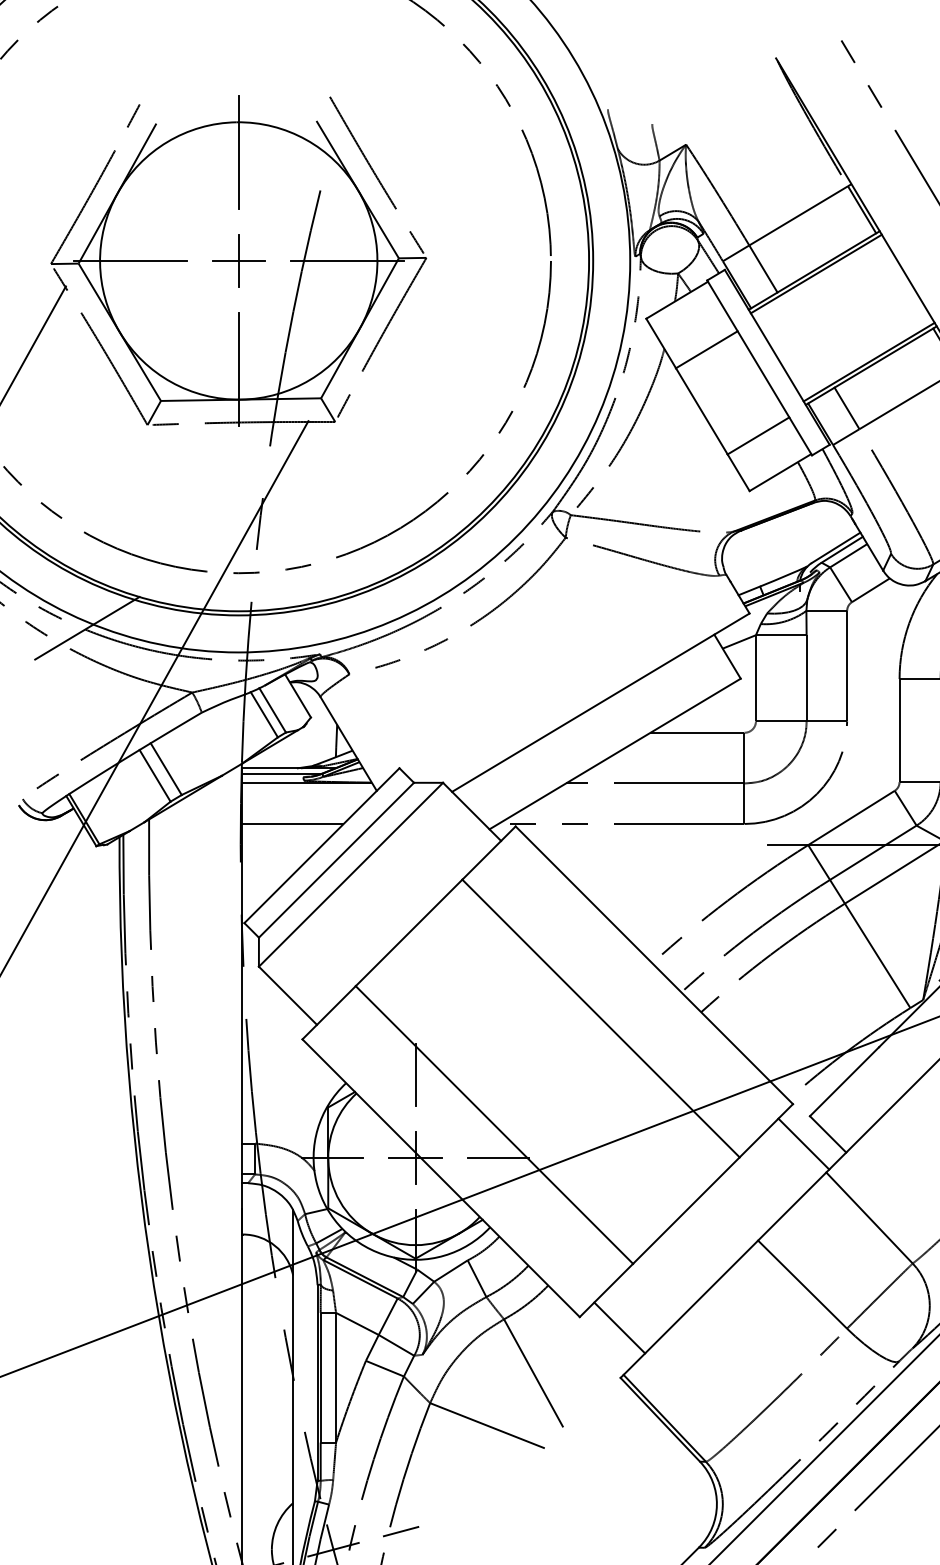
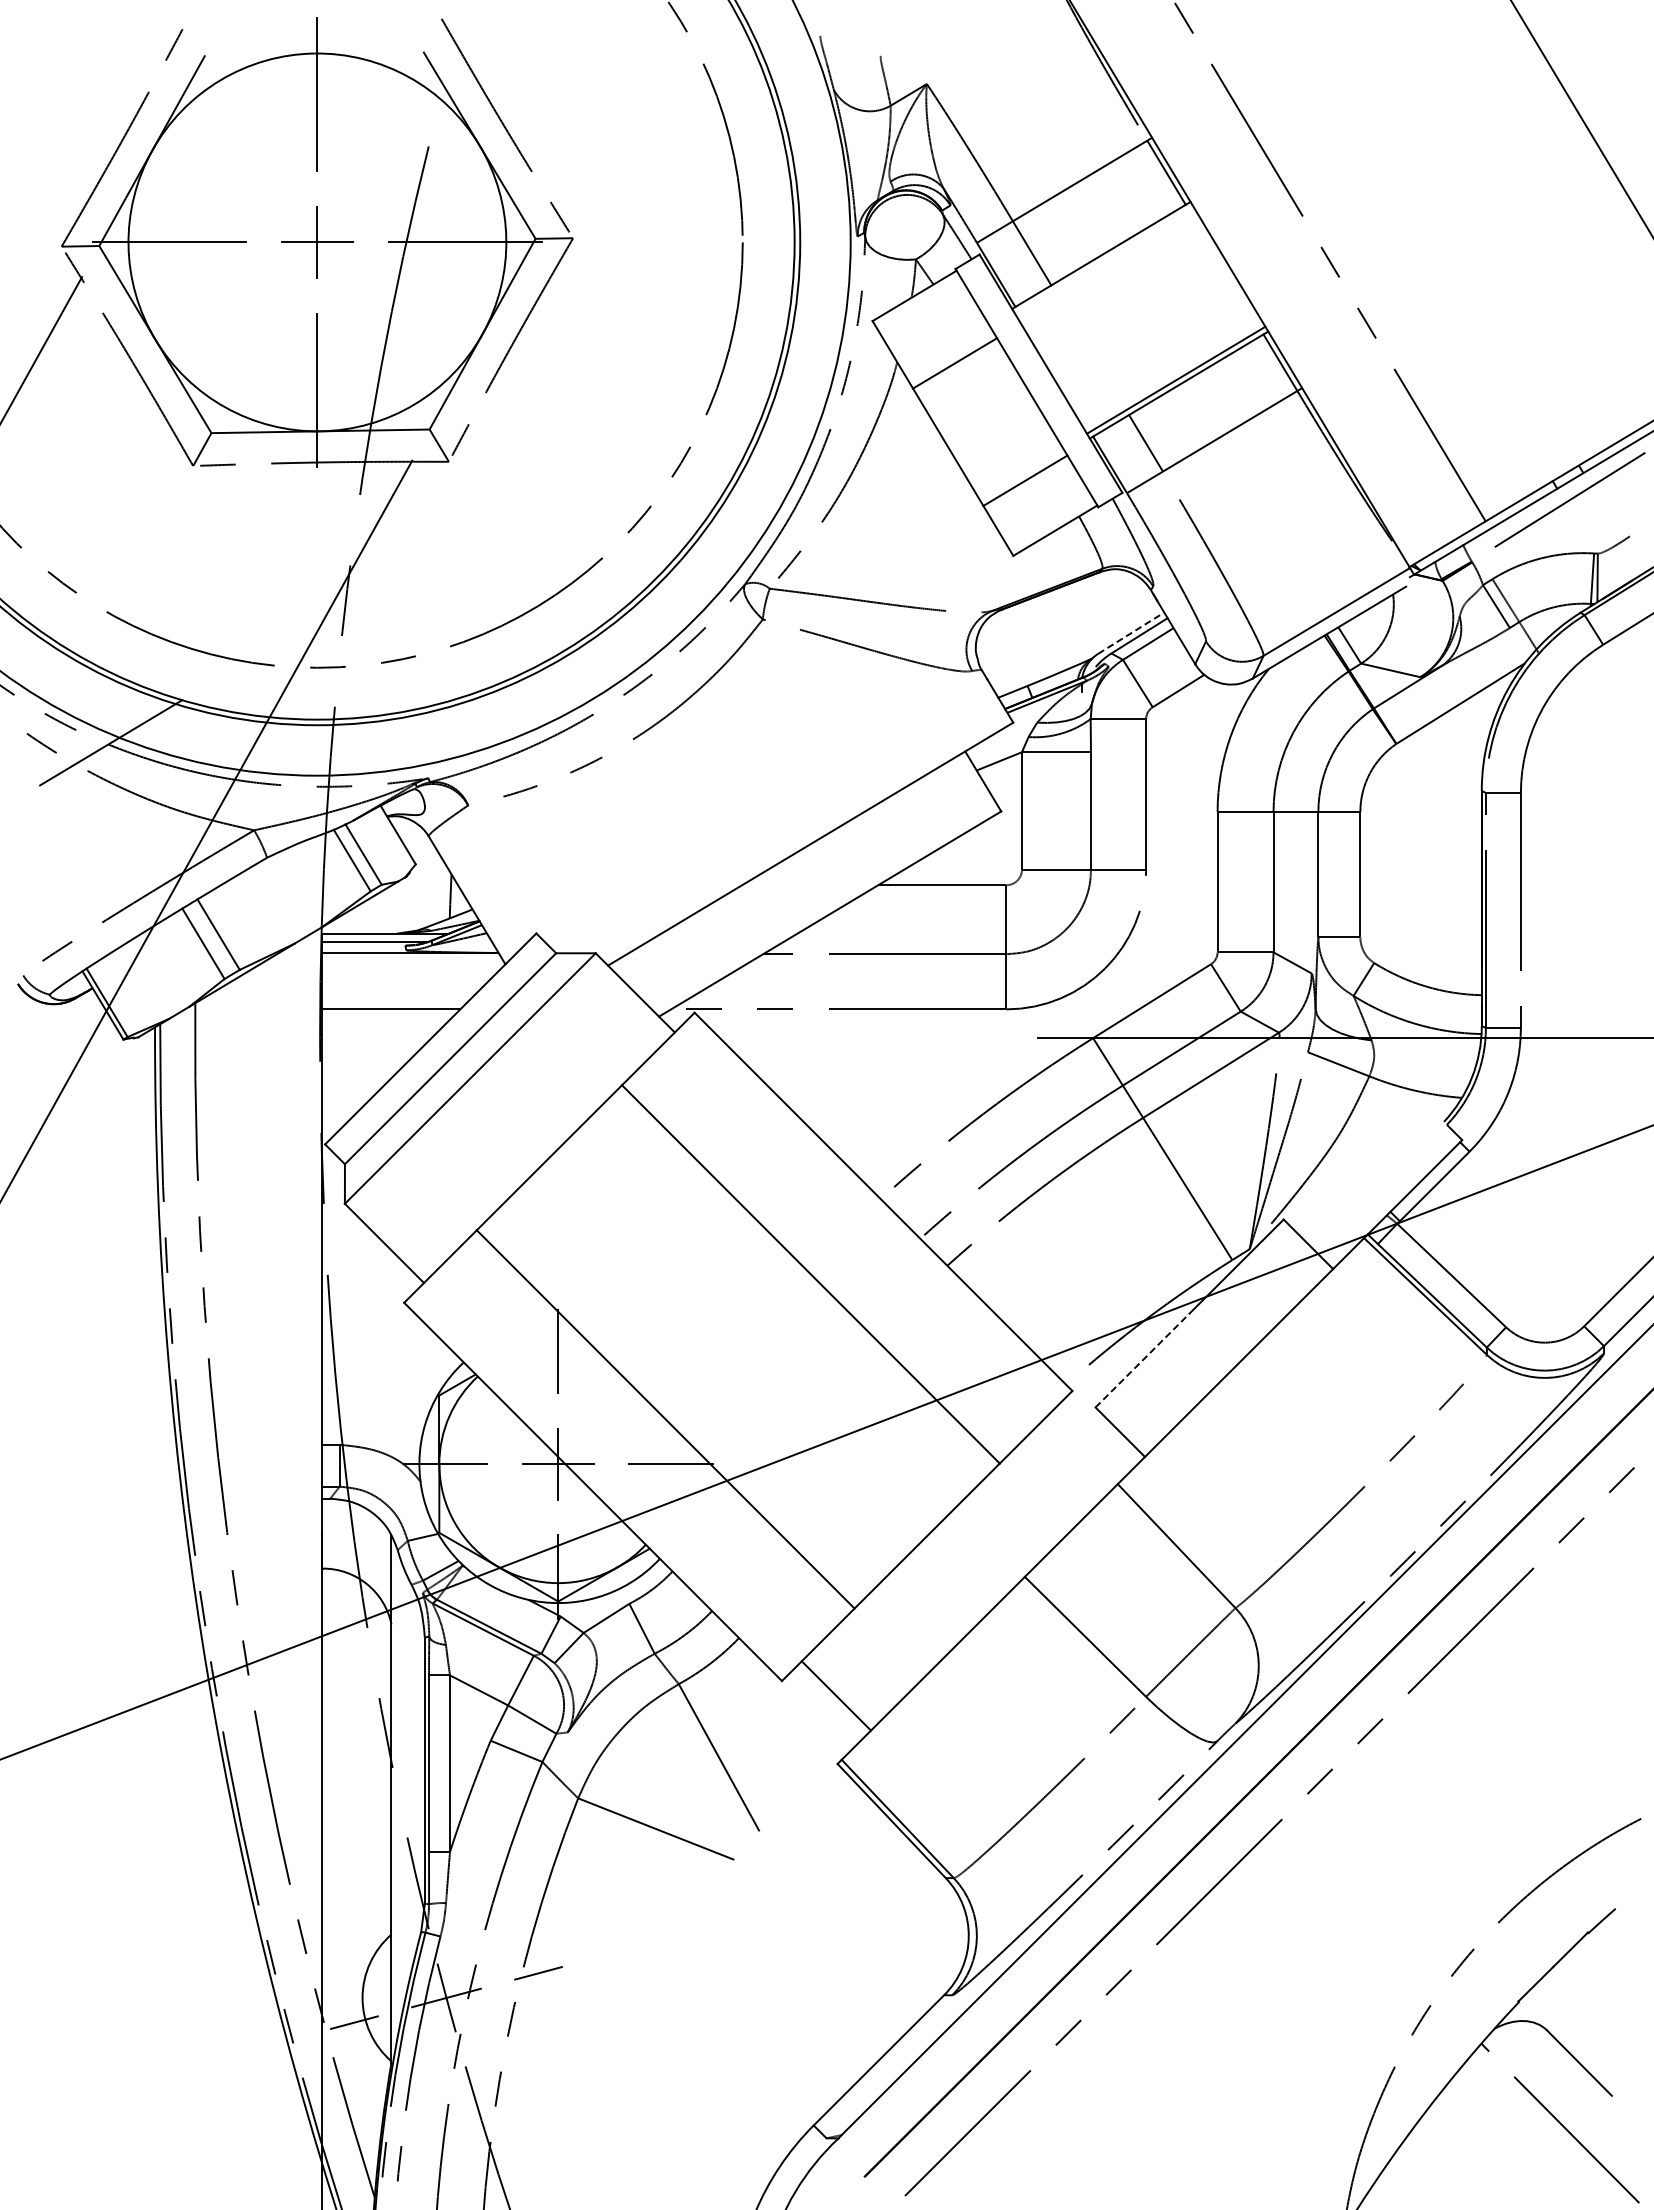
line: (816, 273) -> (1104, 259), removed
line: (836, 548) -> (1131, 633), solid -> dashed
line: (844, 1081) -> (1142, 1360), solid -> dashed
line: (803, 1144) -> (1086, 1445), removed

